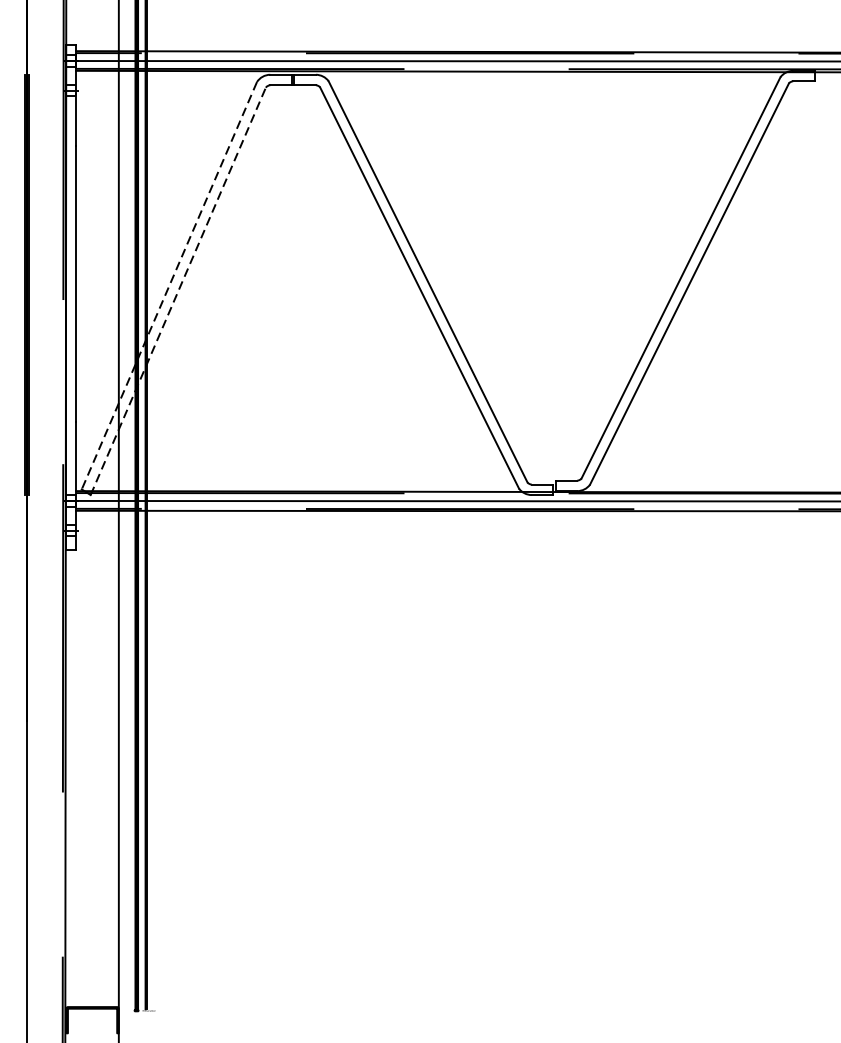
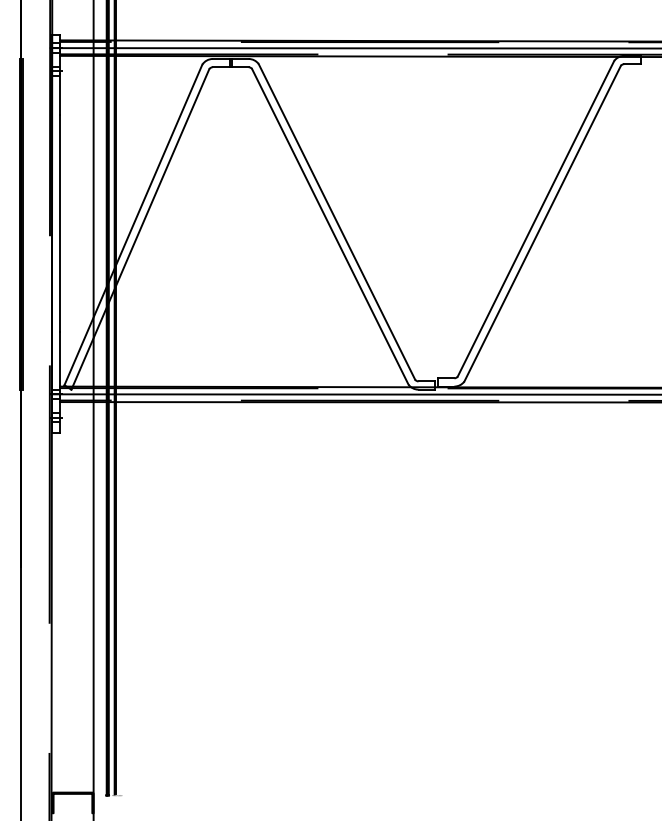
line: (169, 286) -> (133, 225), dashed -> solid
line: (178, 290) -> (140, 228), dashed -> solid

